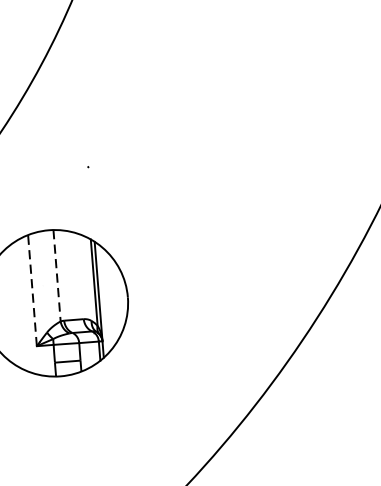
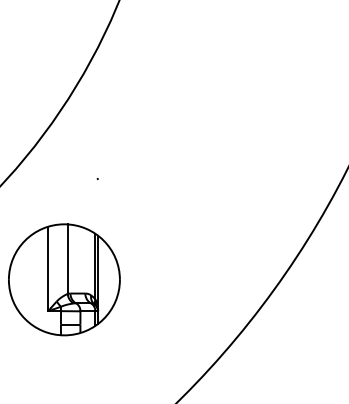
line: (56, 276) -> (67, 259), dashed -> solid
line: (32, 290) -> (48, 268), dashed -> solid

